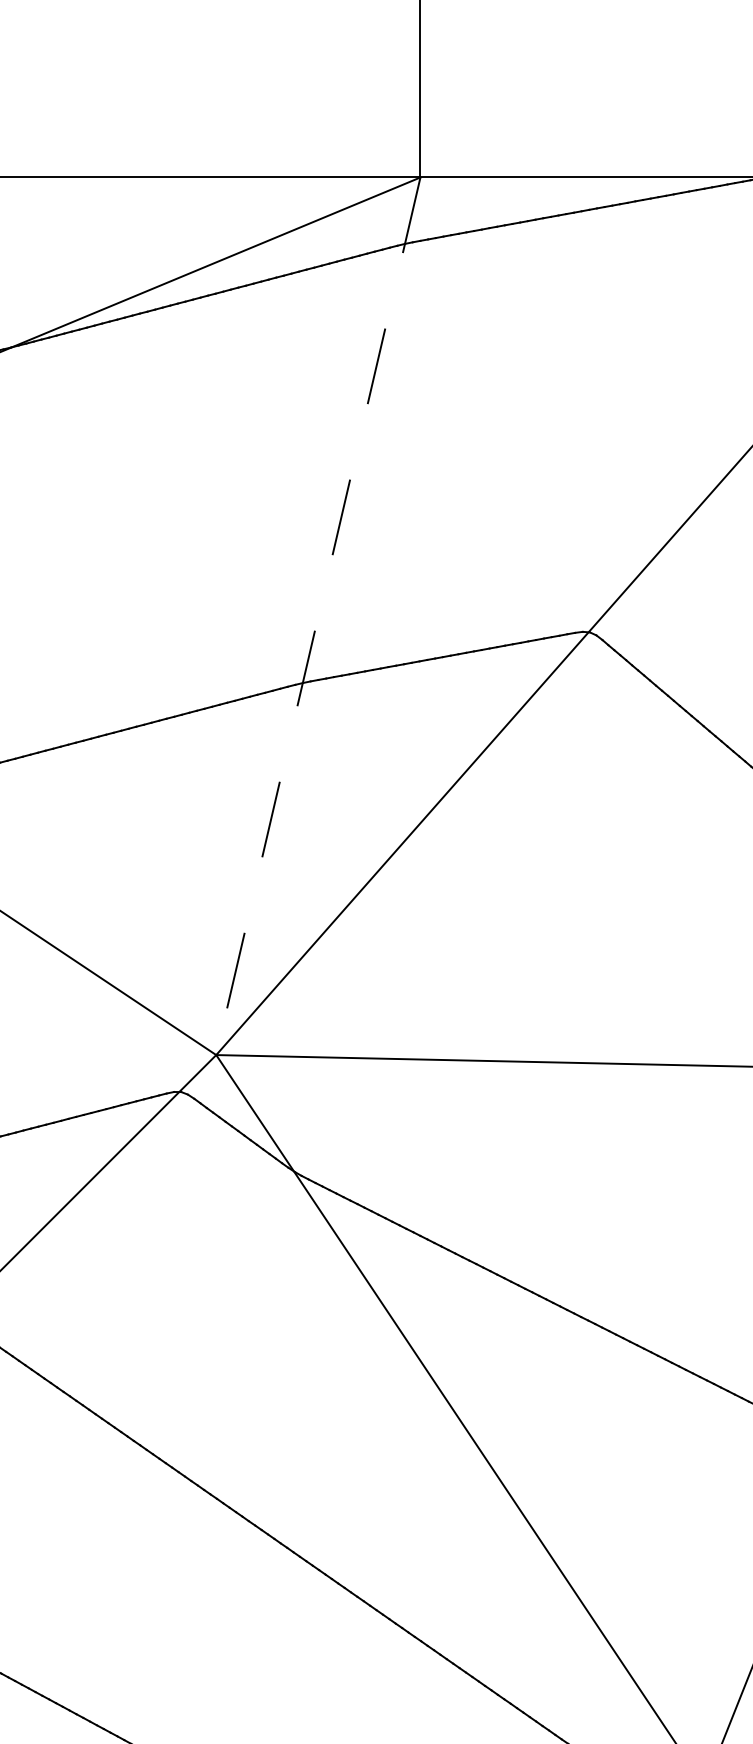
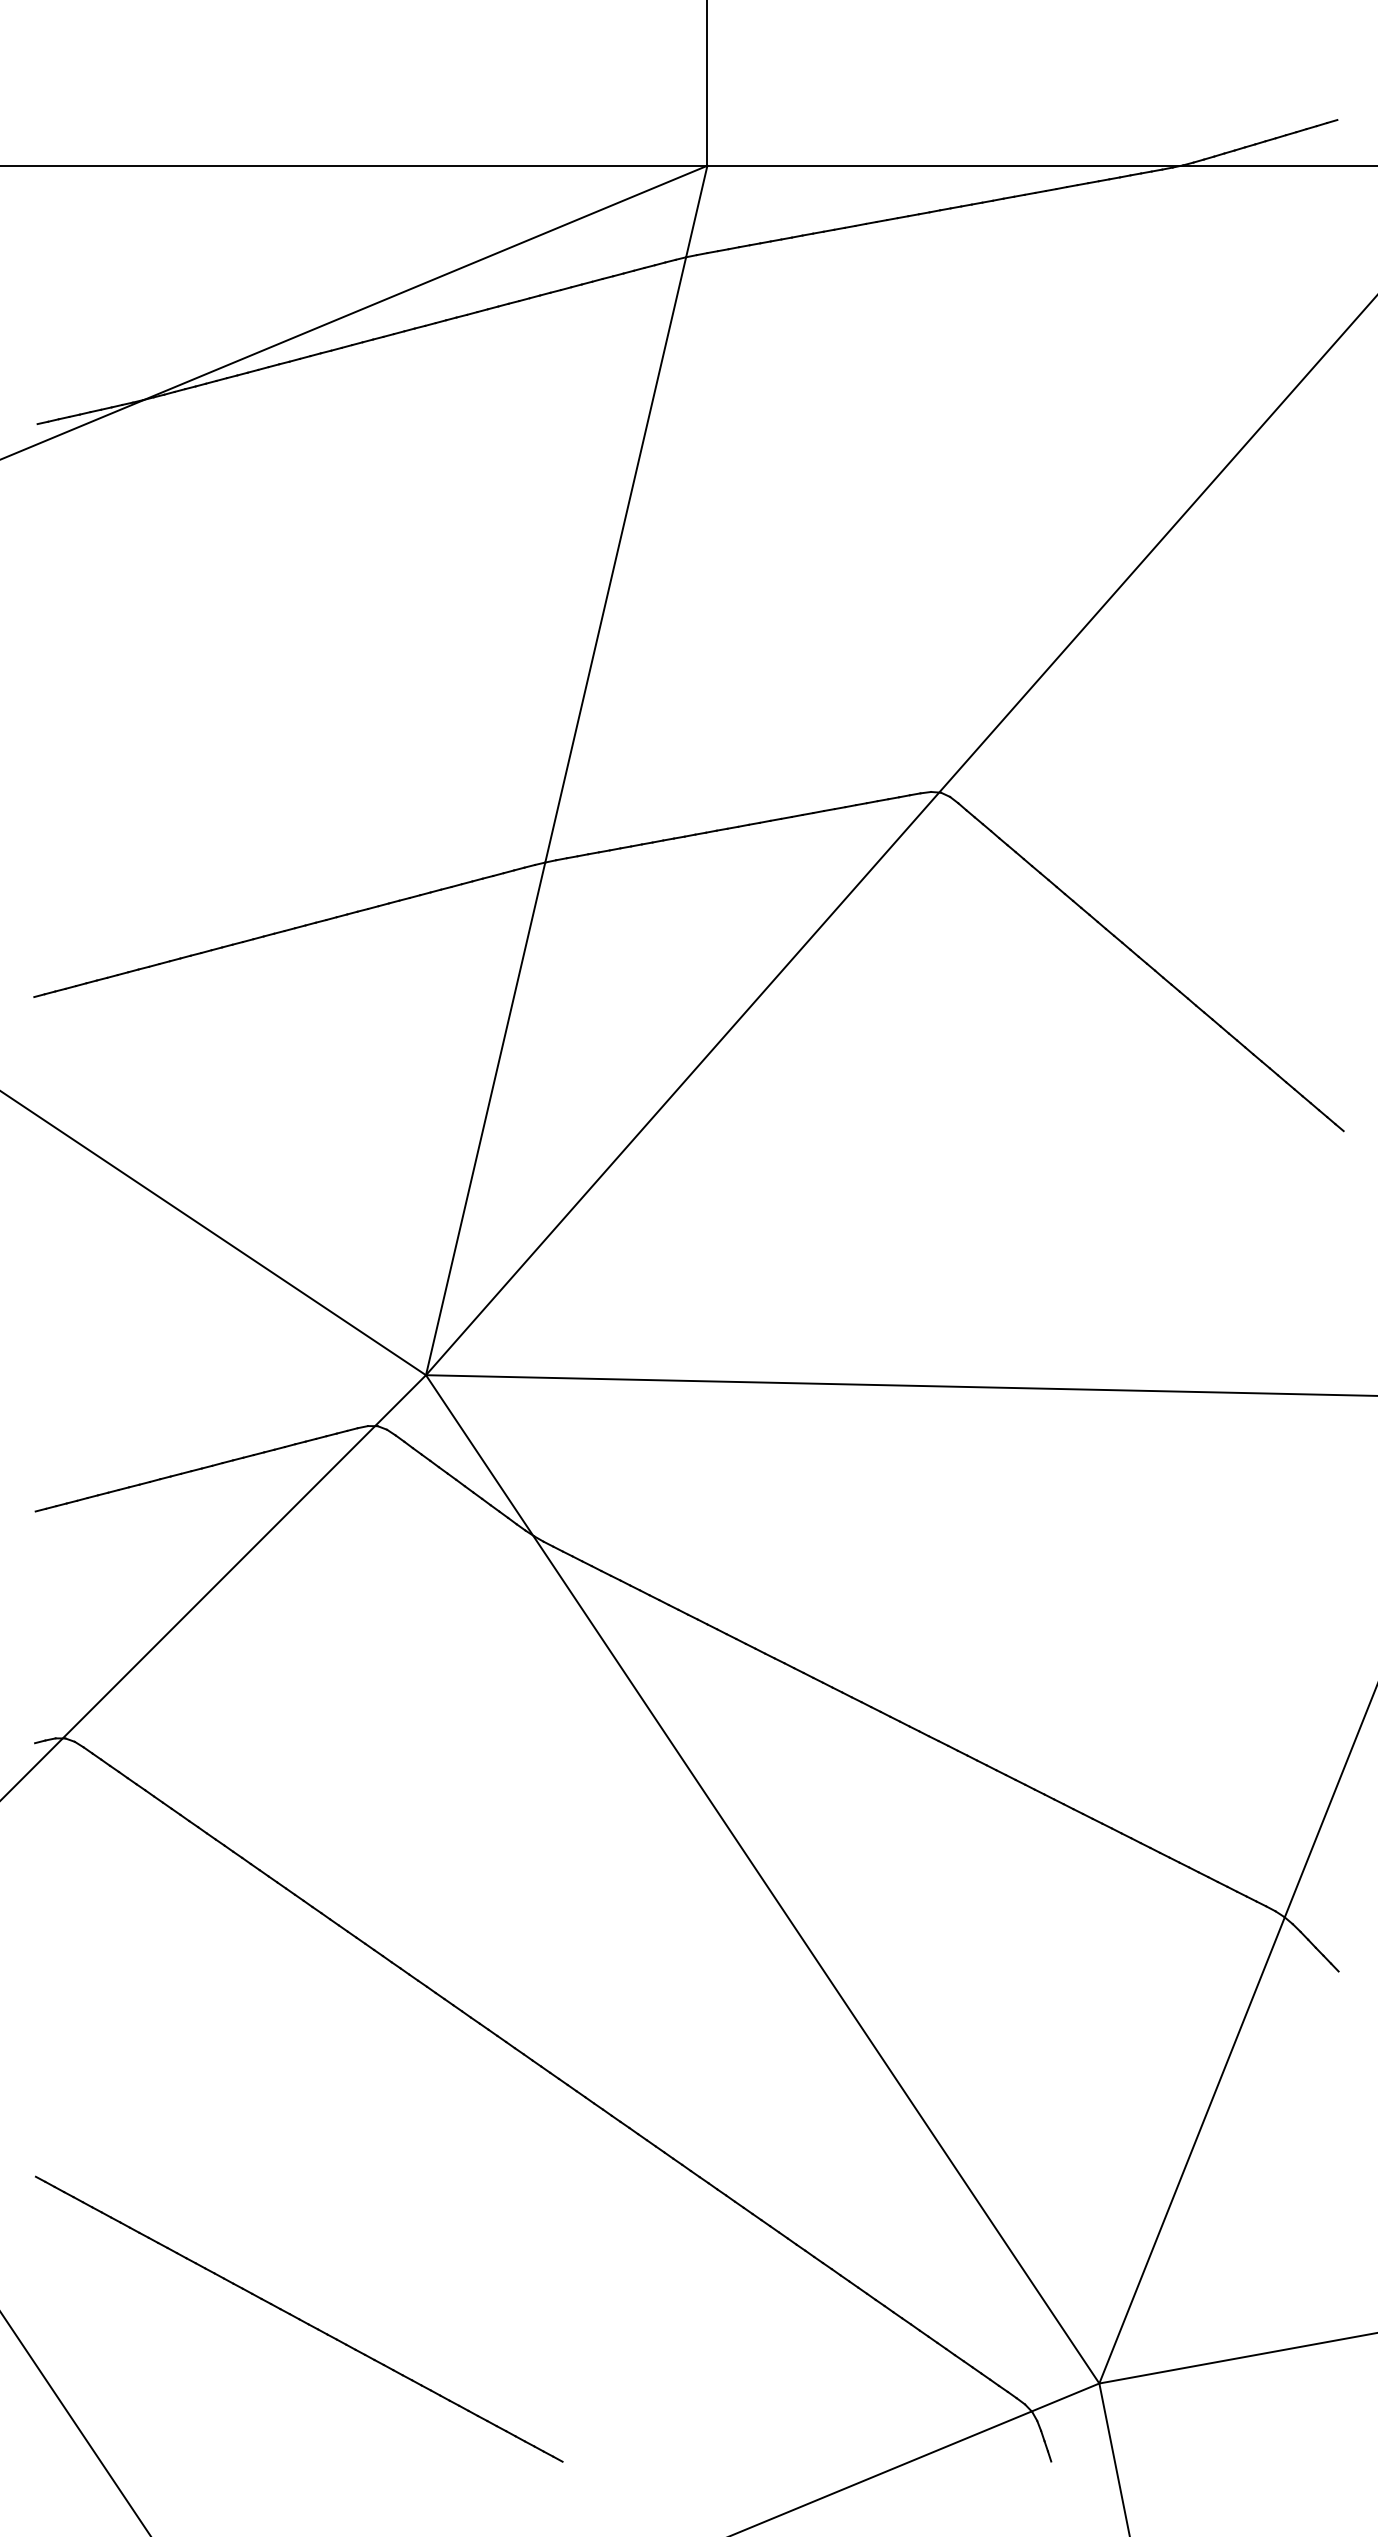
line: (318, 616) -> (566, 770), dashed -> solid

